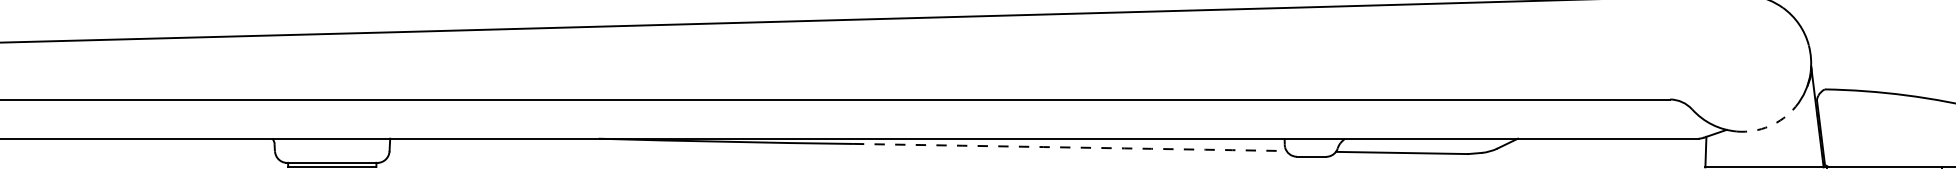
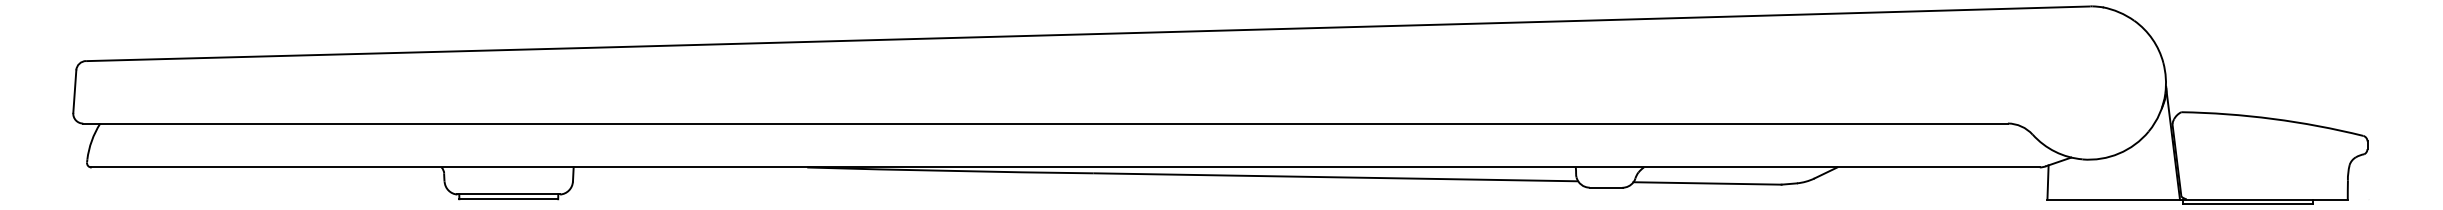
arc: (1769, 126) -> (2119, 153), dashed -> solid
arc: (1070, 147) -> (1335, 177), dashed -> solid

